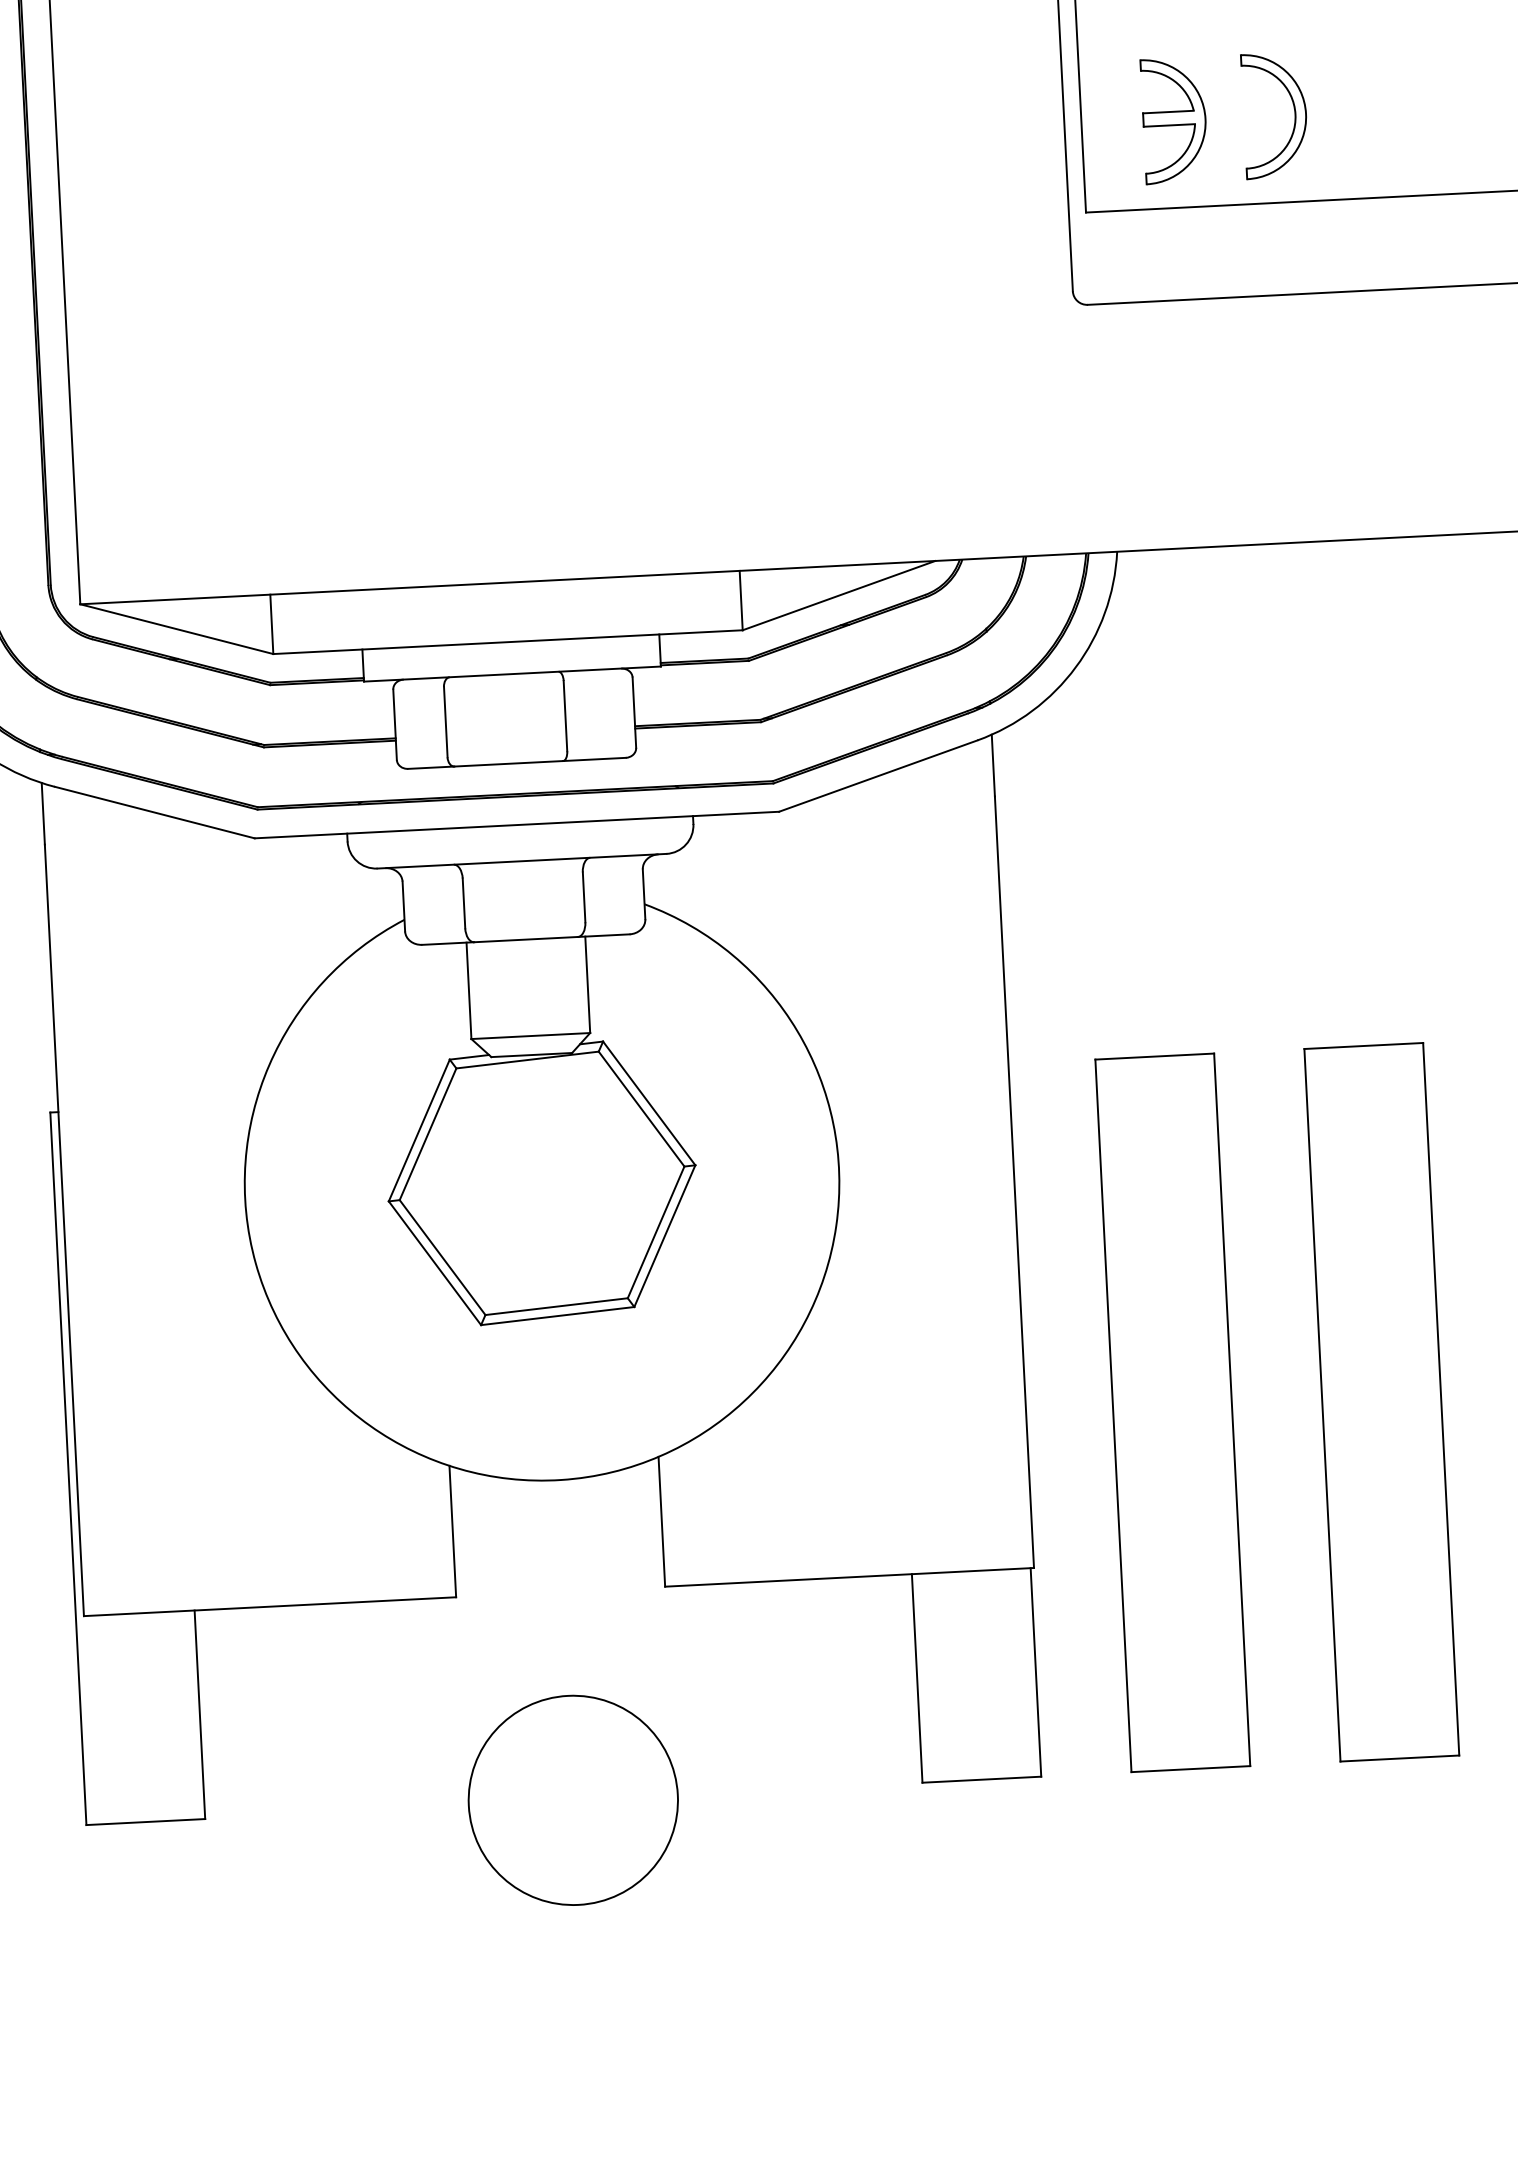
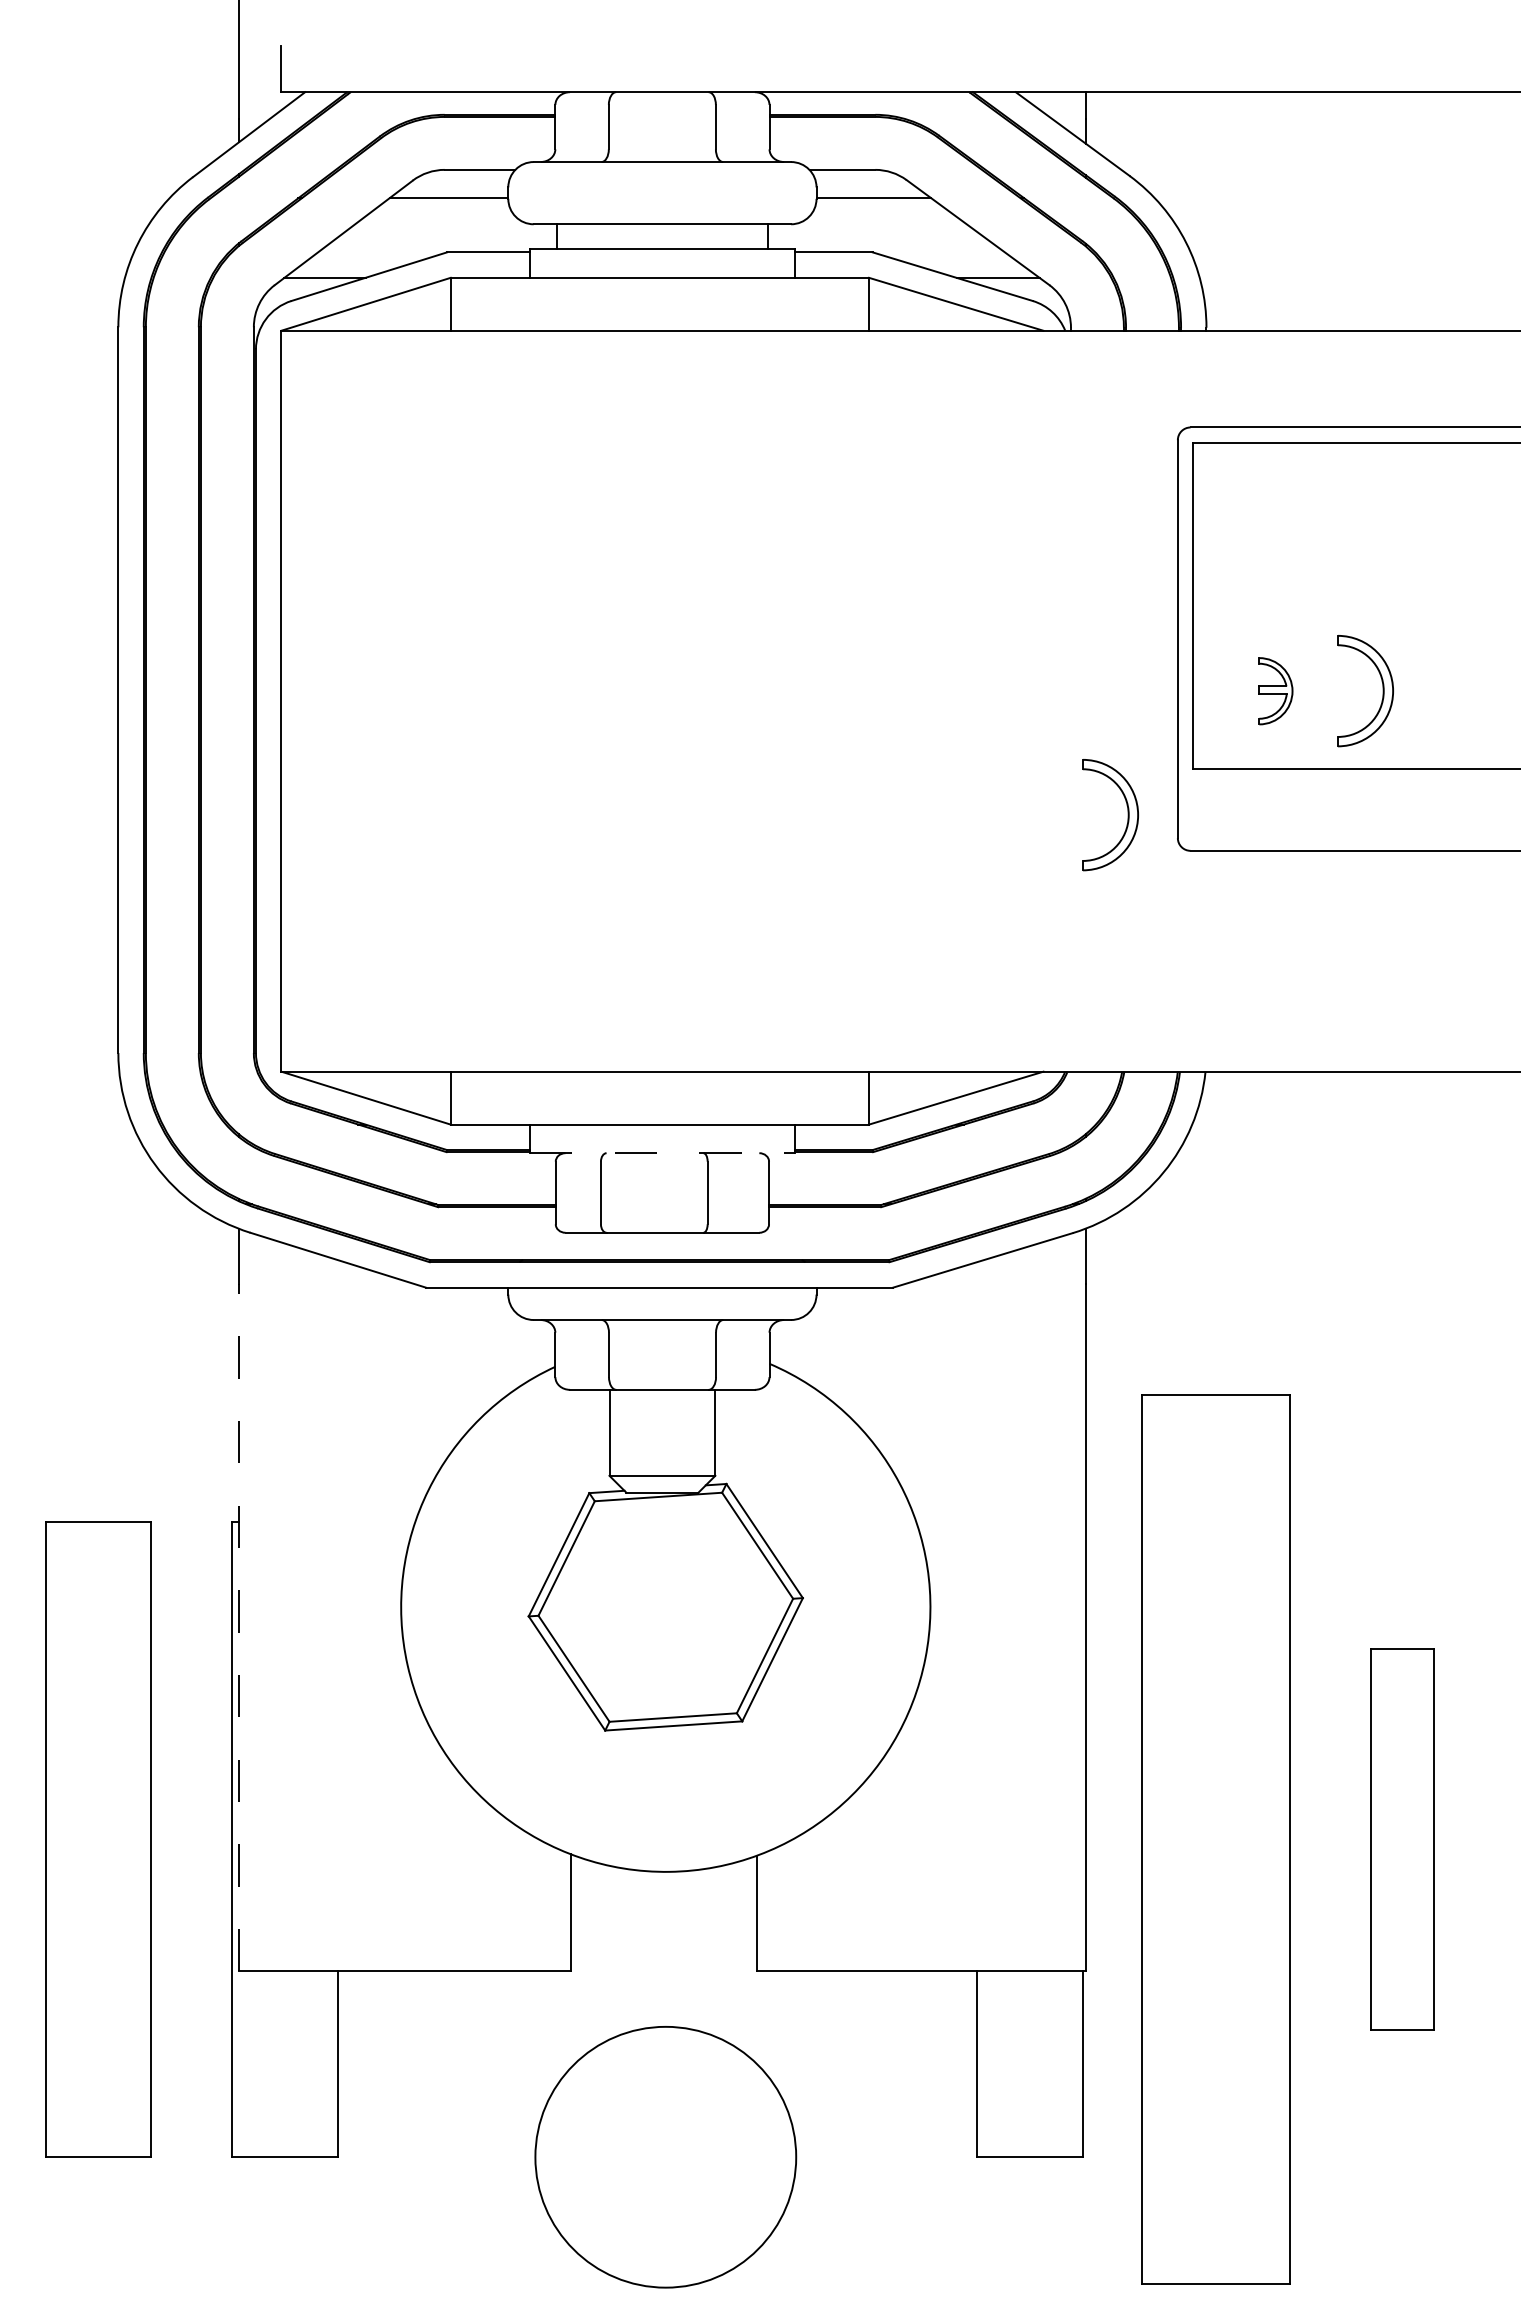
part: (1174, 121) -> (1275, 691), size x0.6
part: (1015, 268) -> (1127, 815), added
line: (512, 674) -> (662, 1153), solid -> dashed
line: (64, 1230) -> (239, 1627), solid -> dashed
part: (1381, 1402) -> (1402, 1839), size x0.6
part: (1172, 1412) -> (1215, 1839), size x1.4
circle: (573, 1800) -> (665, 2157), size x1.4

